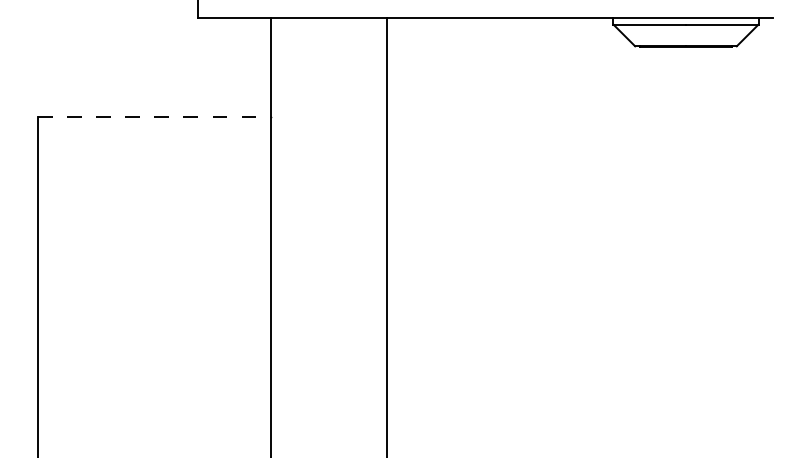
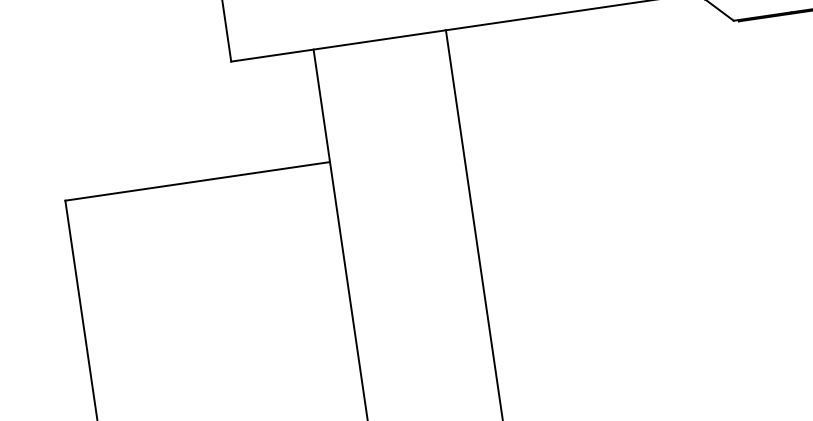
line: (154, 117) -> (197, 181), dashed -> solid

